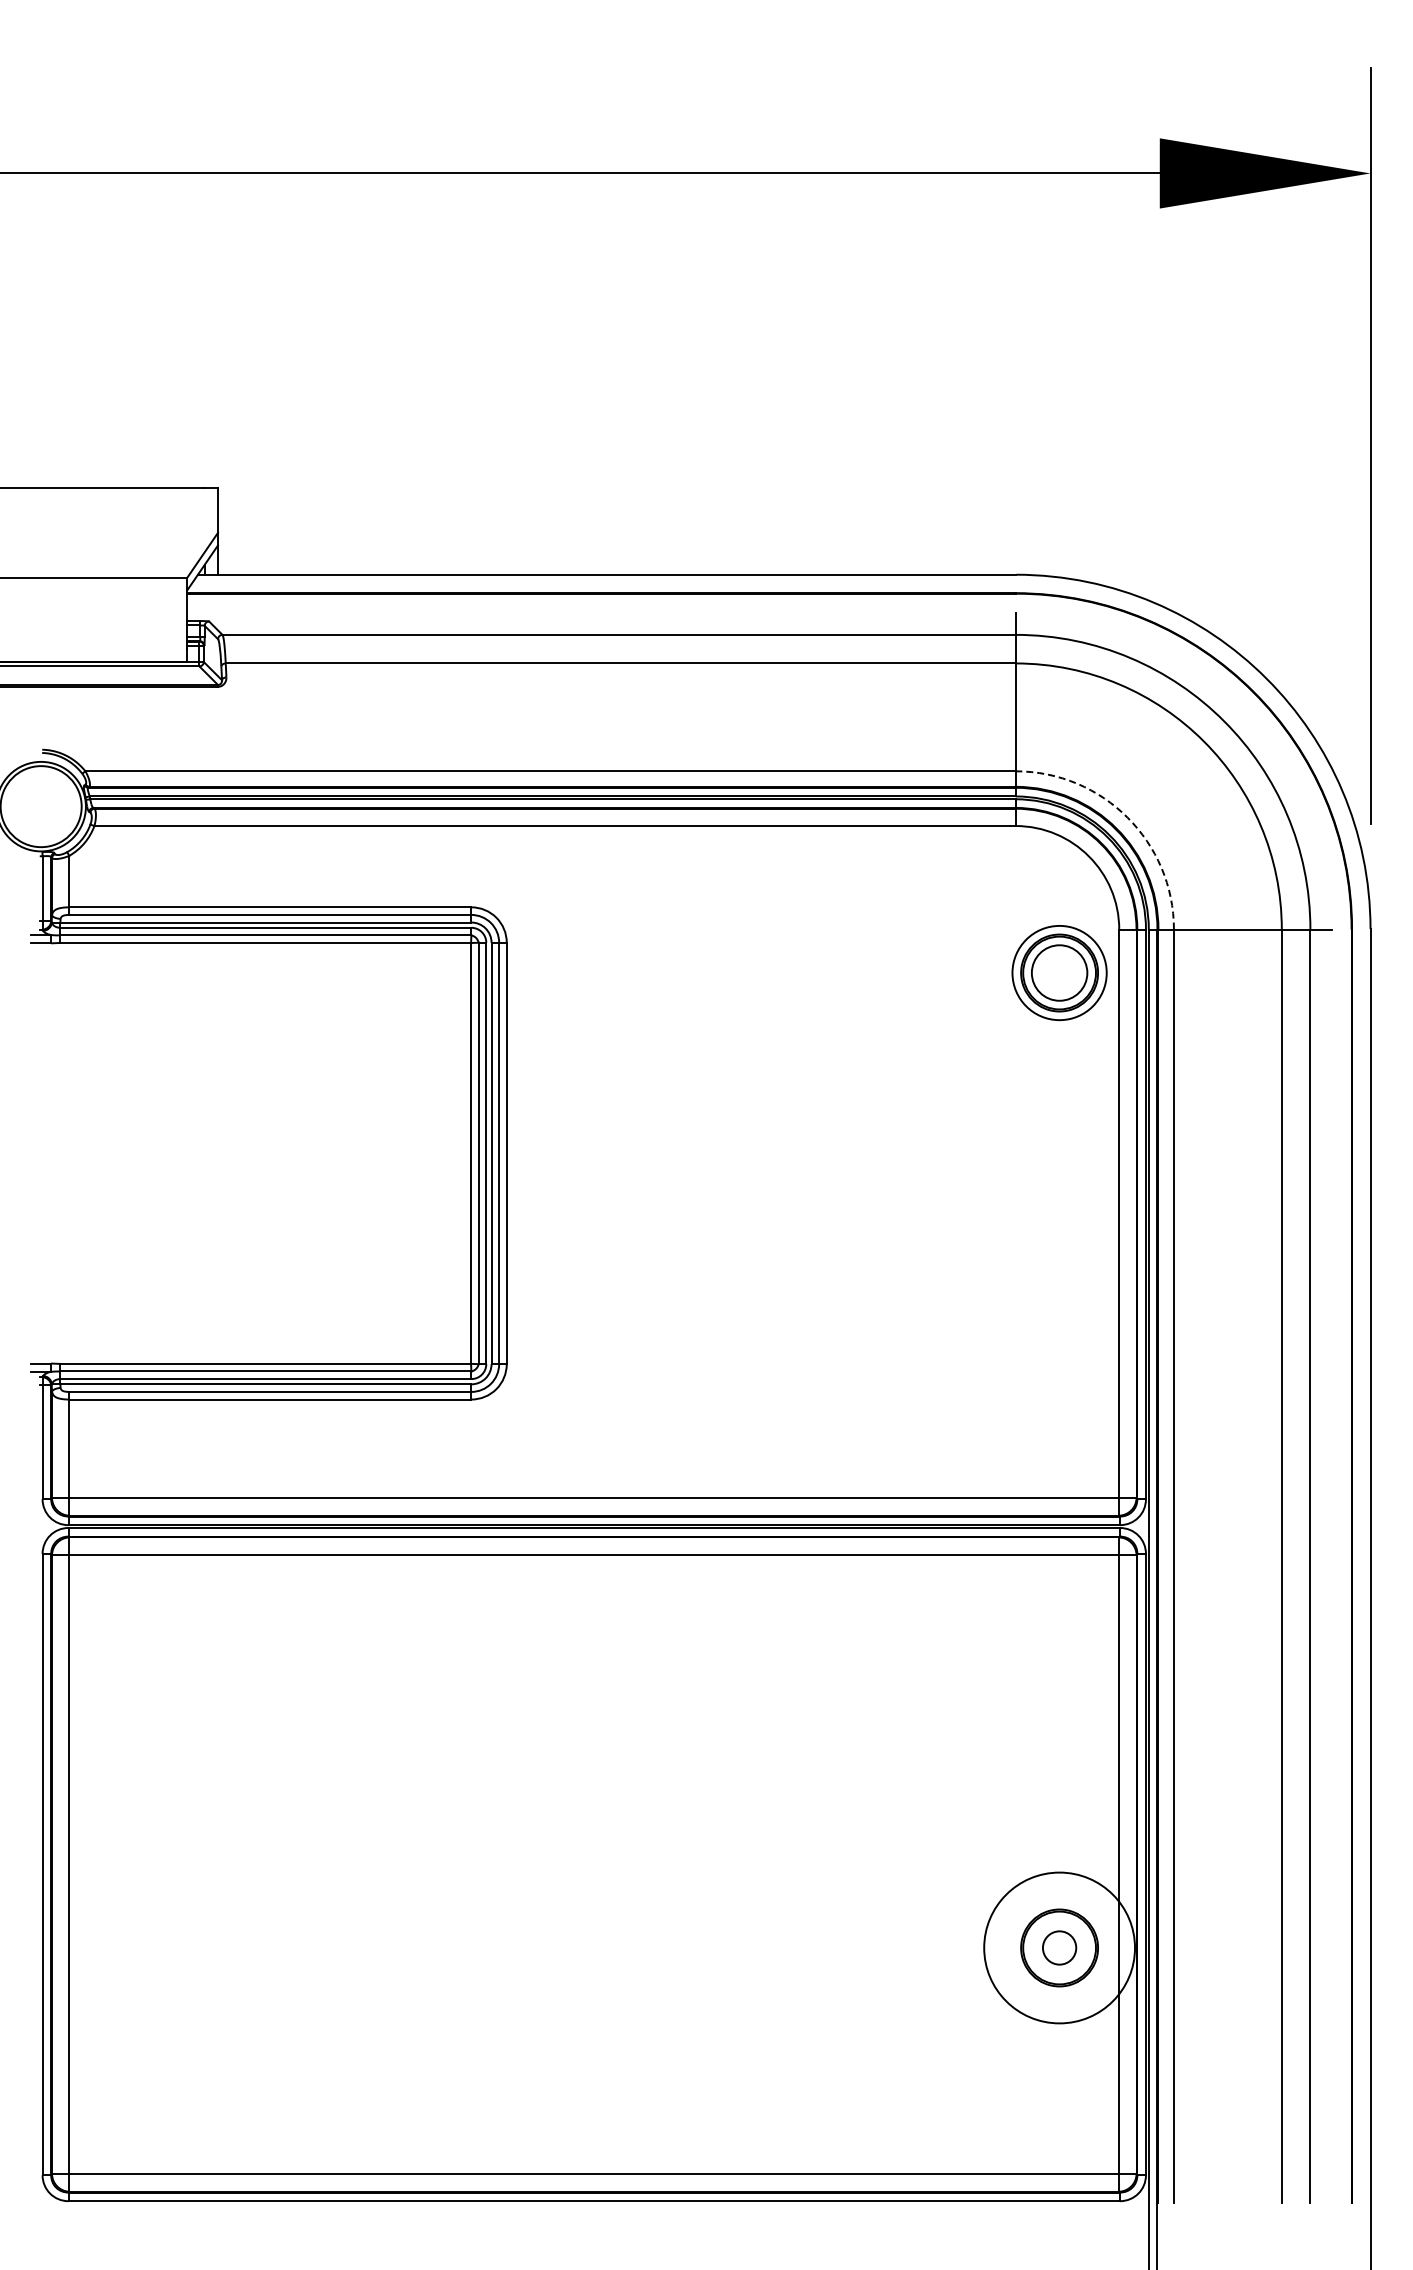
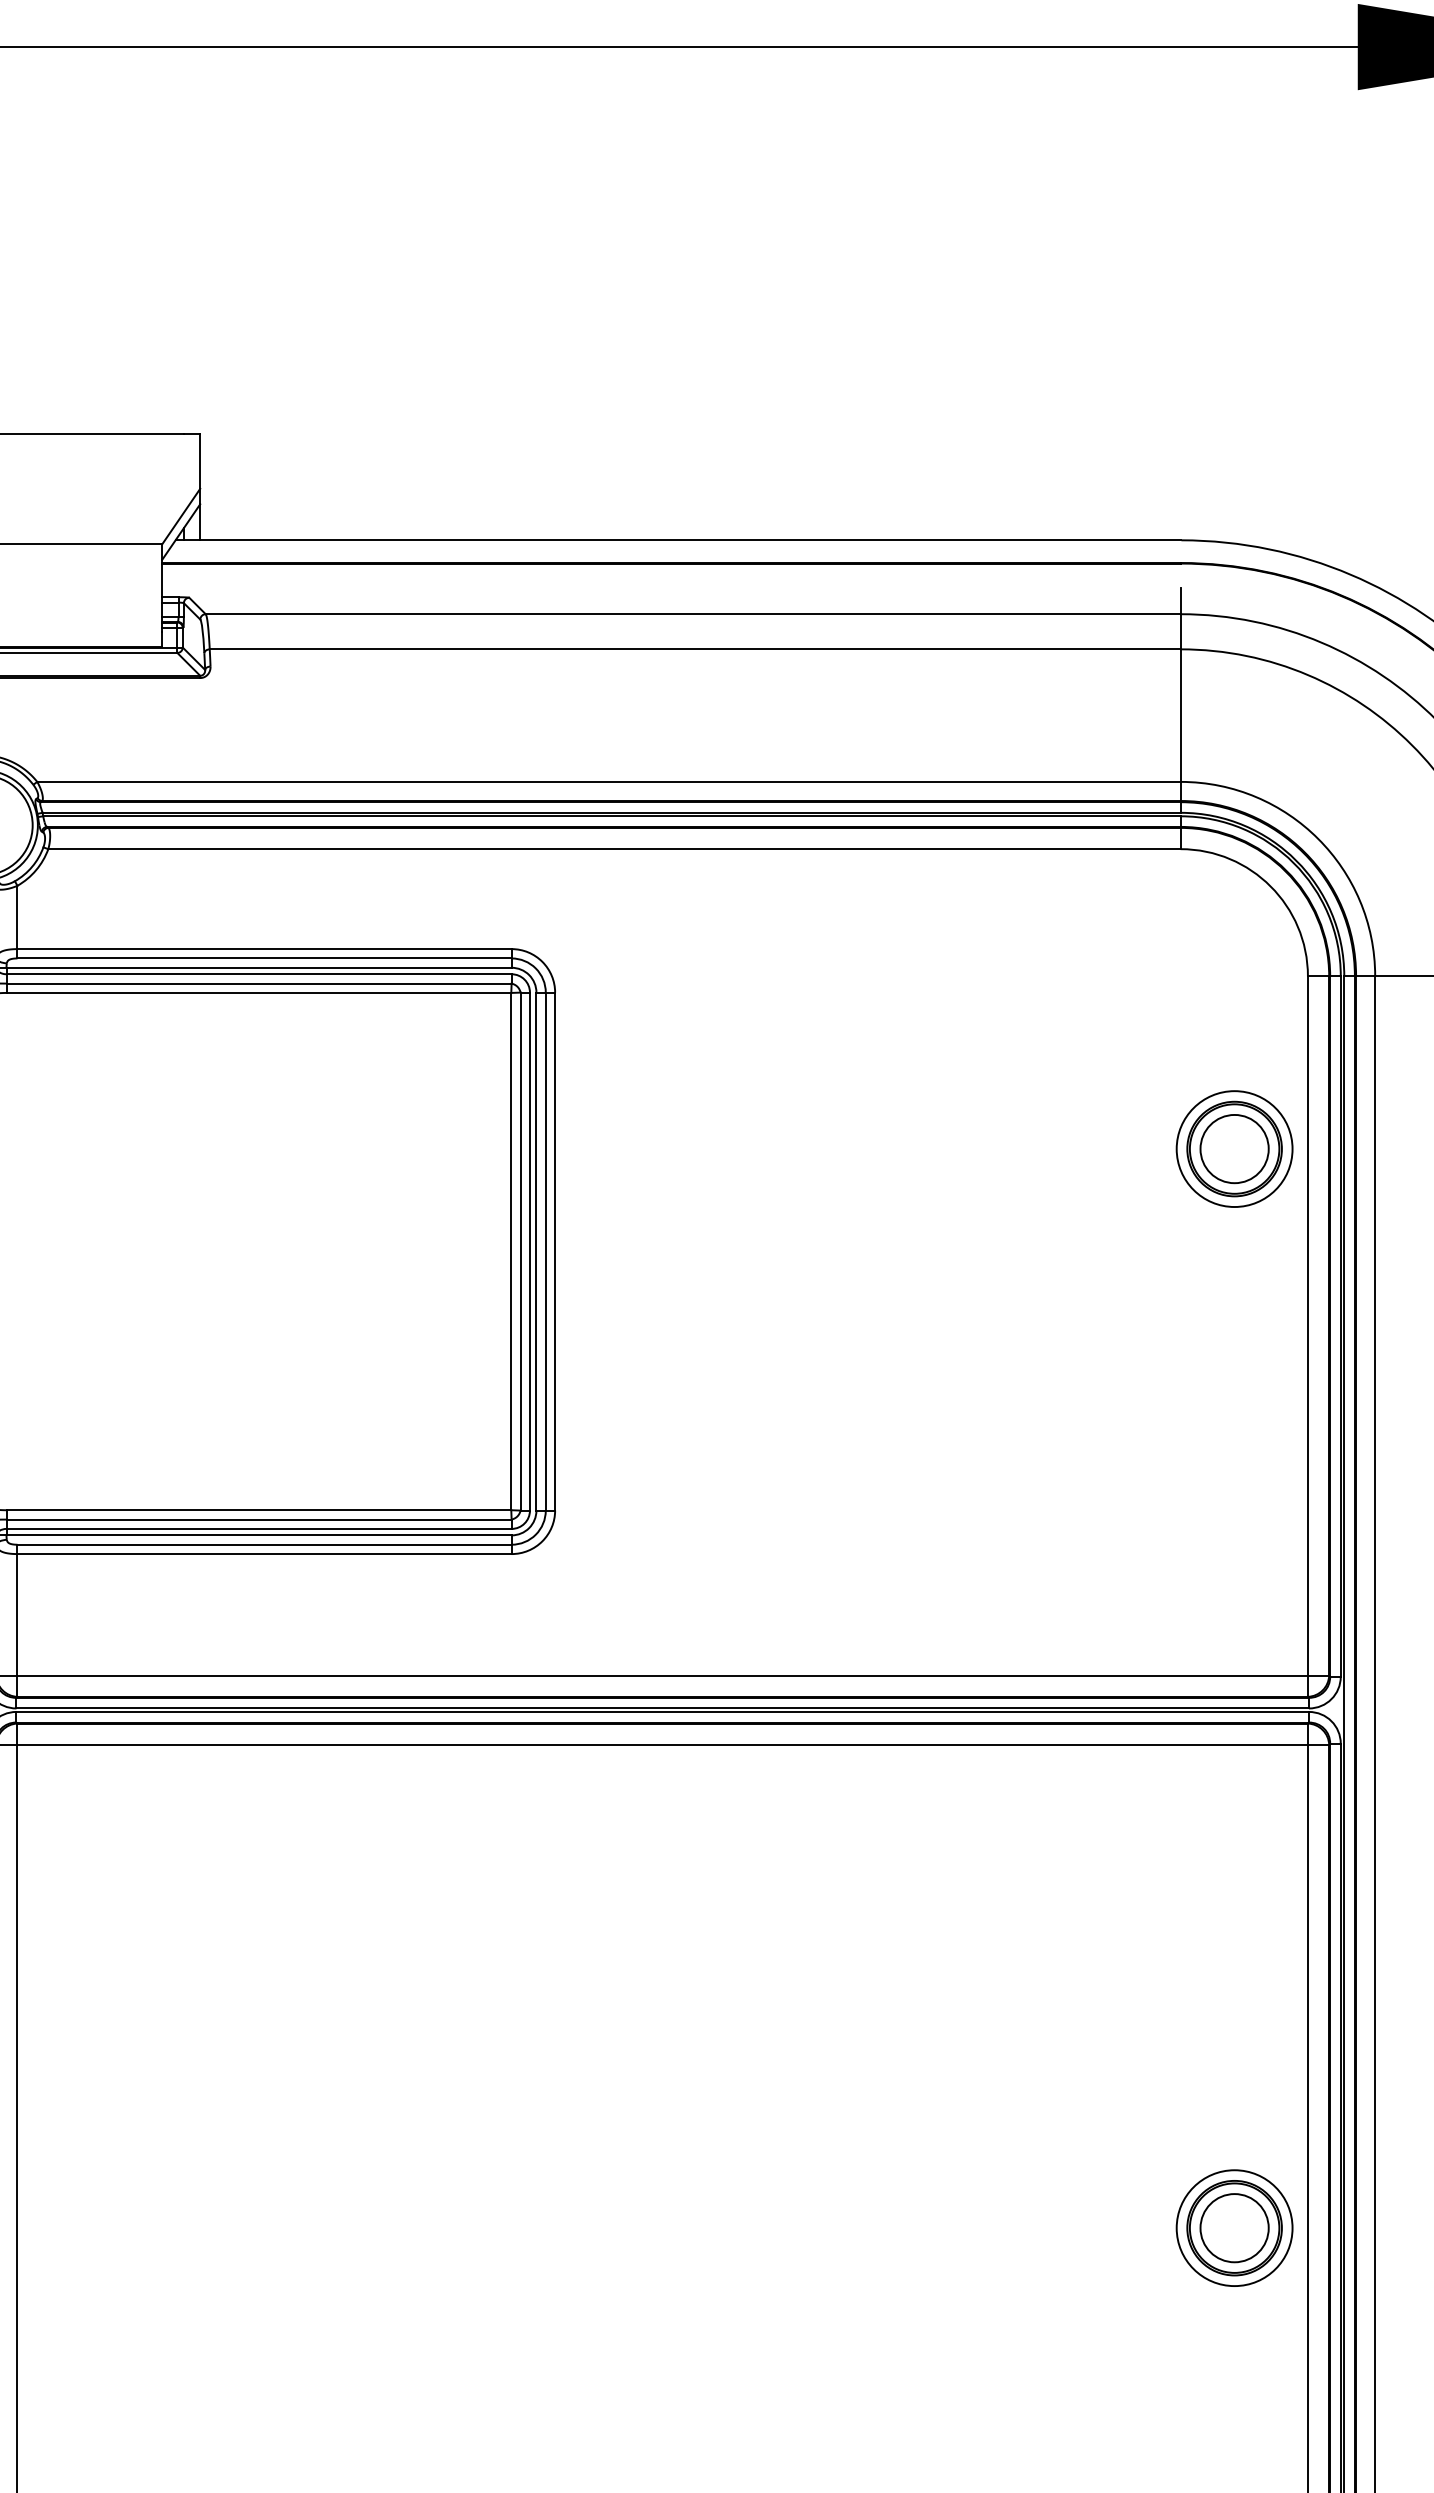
arc: (1127, 817) -> (1318, 838), dashed -> solid
part: (1059, 973) -> (1234, 1149), moved
circle: (1059, 1947) -> (1234, 2227), size x0.62
circle: (1059, 1947) -> (1234, 2227), size x1.67

